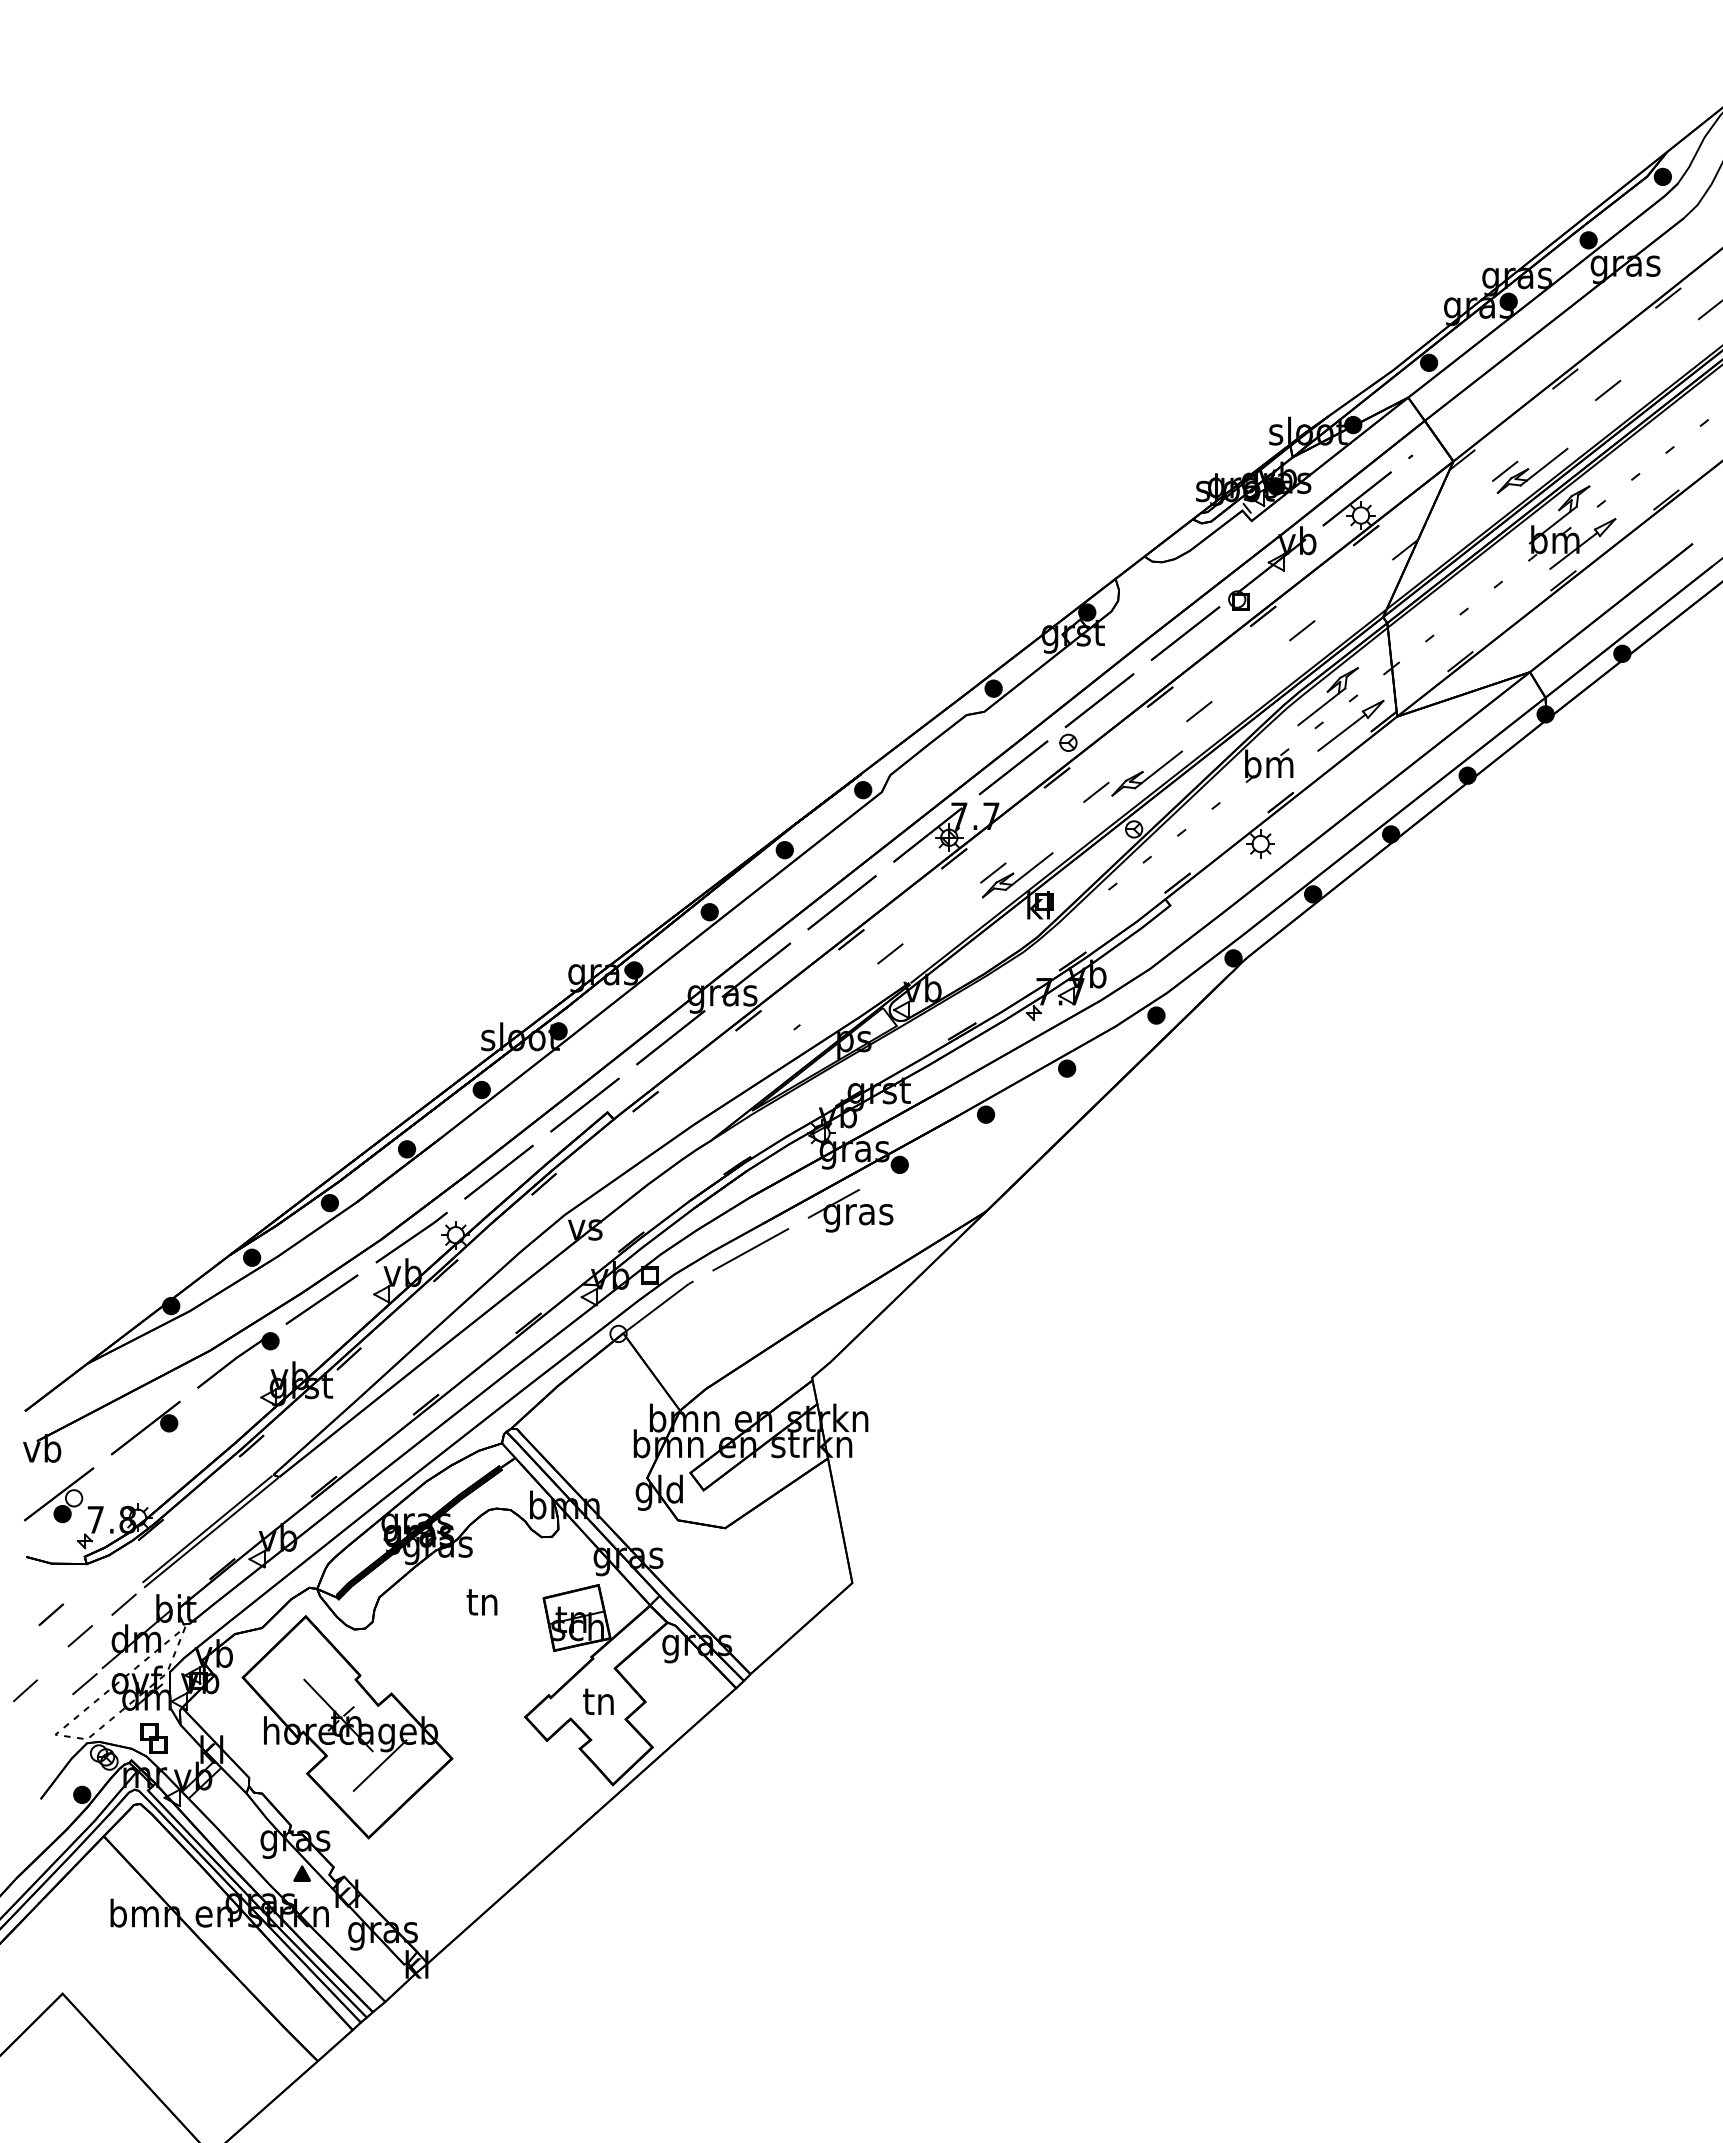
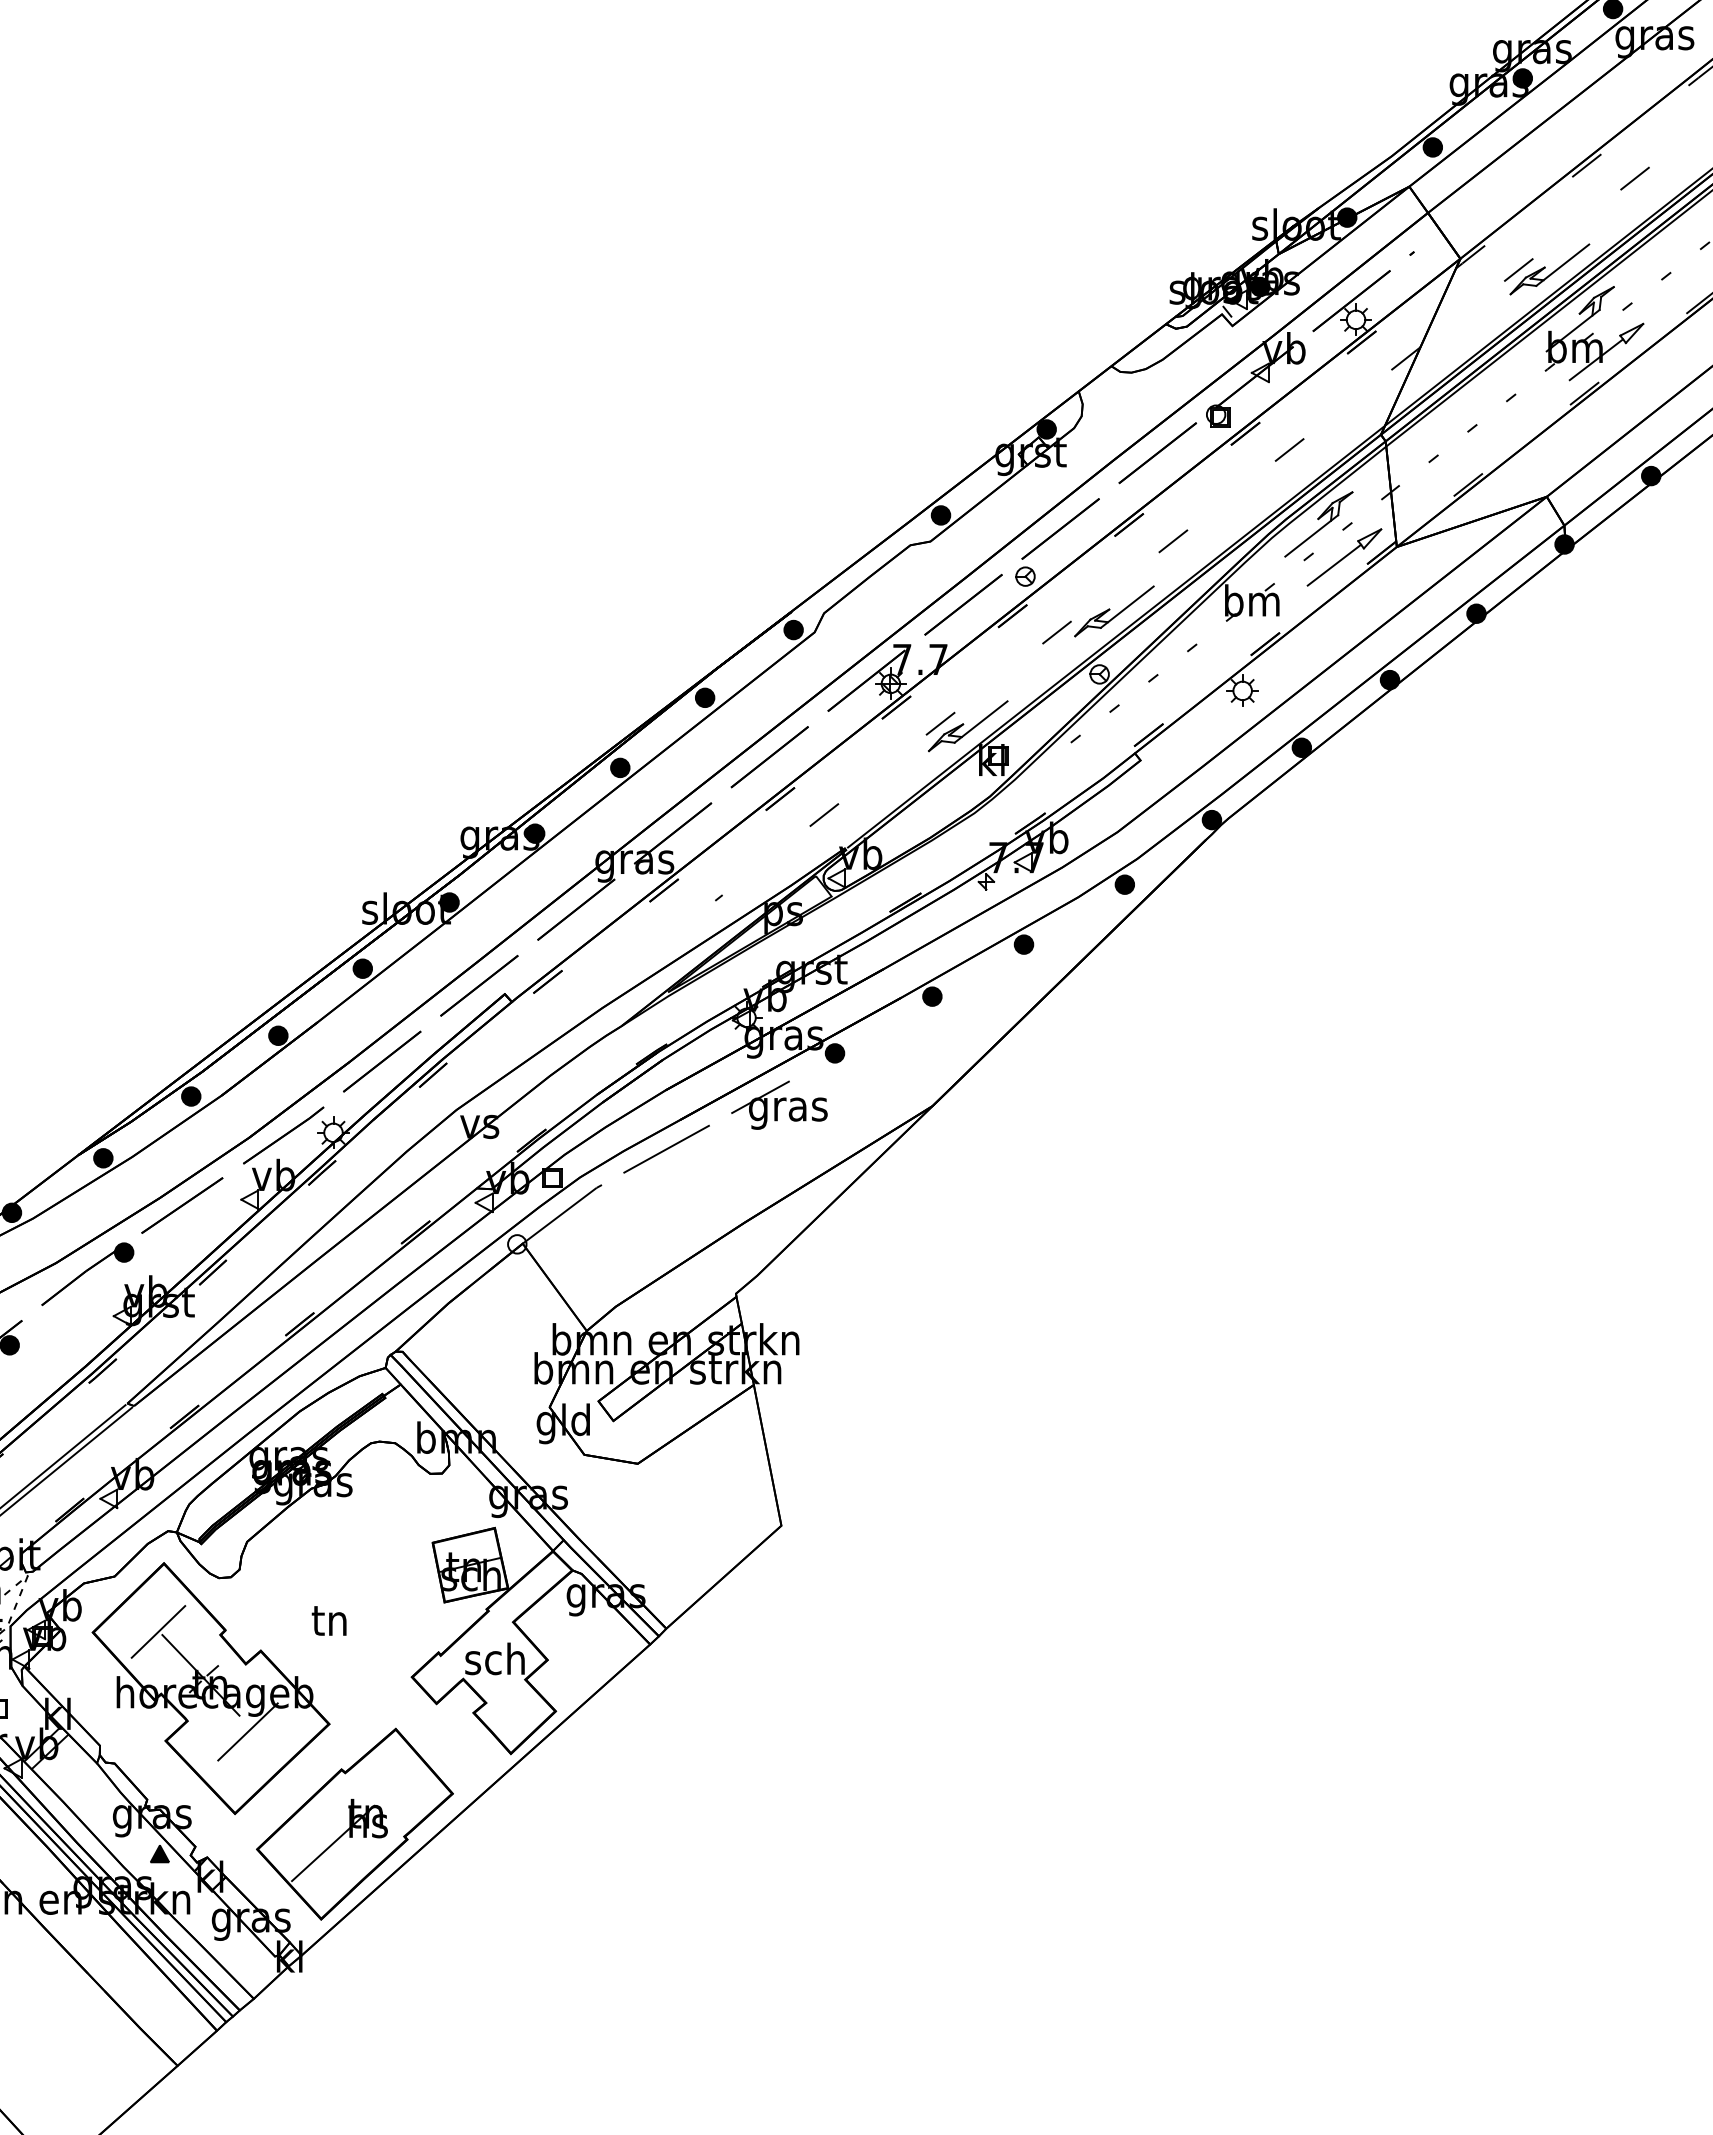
text: (481, 1602) -> (328, 1621), moved
line: (300, 1676) -> (158, 1631), added
text: (598, 1700) -> (494, 1658), tn -> sch
part: (474, 1846) -> (354, 1823), added

